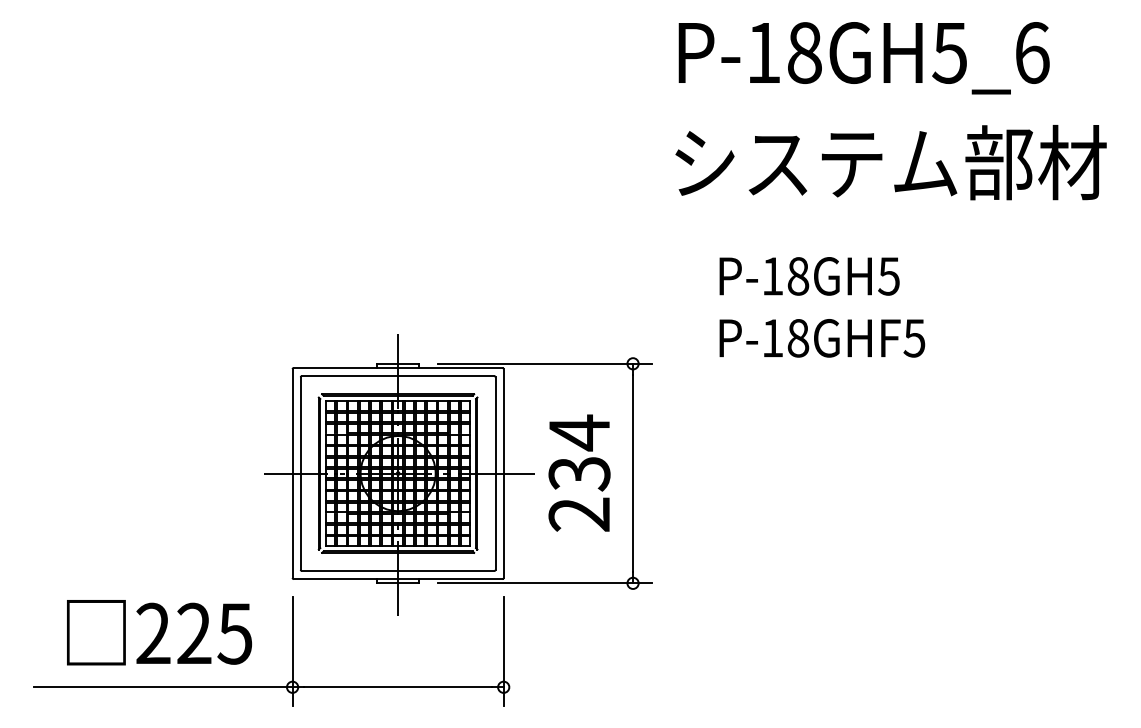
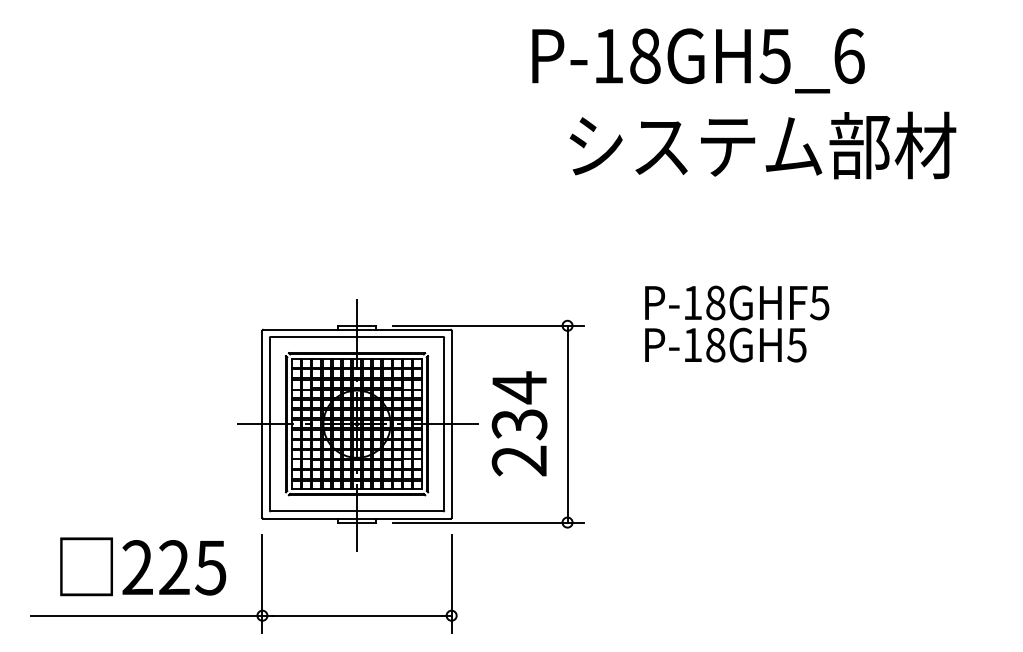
text: (863, 58) -> (697, 61), moved
text: (890, 162) -> (762, 145), moved
text: (809, 276) -> (725, 345), moved

